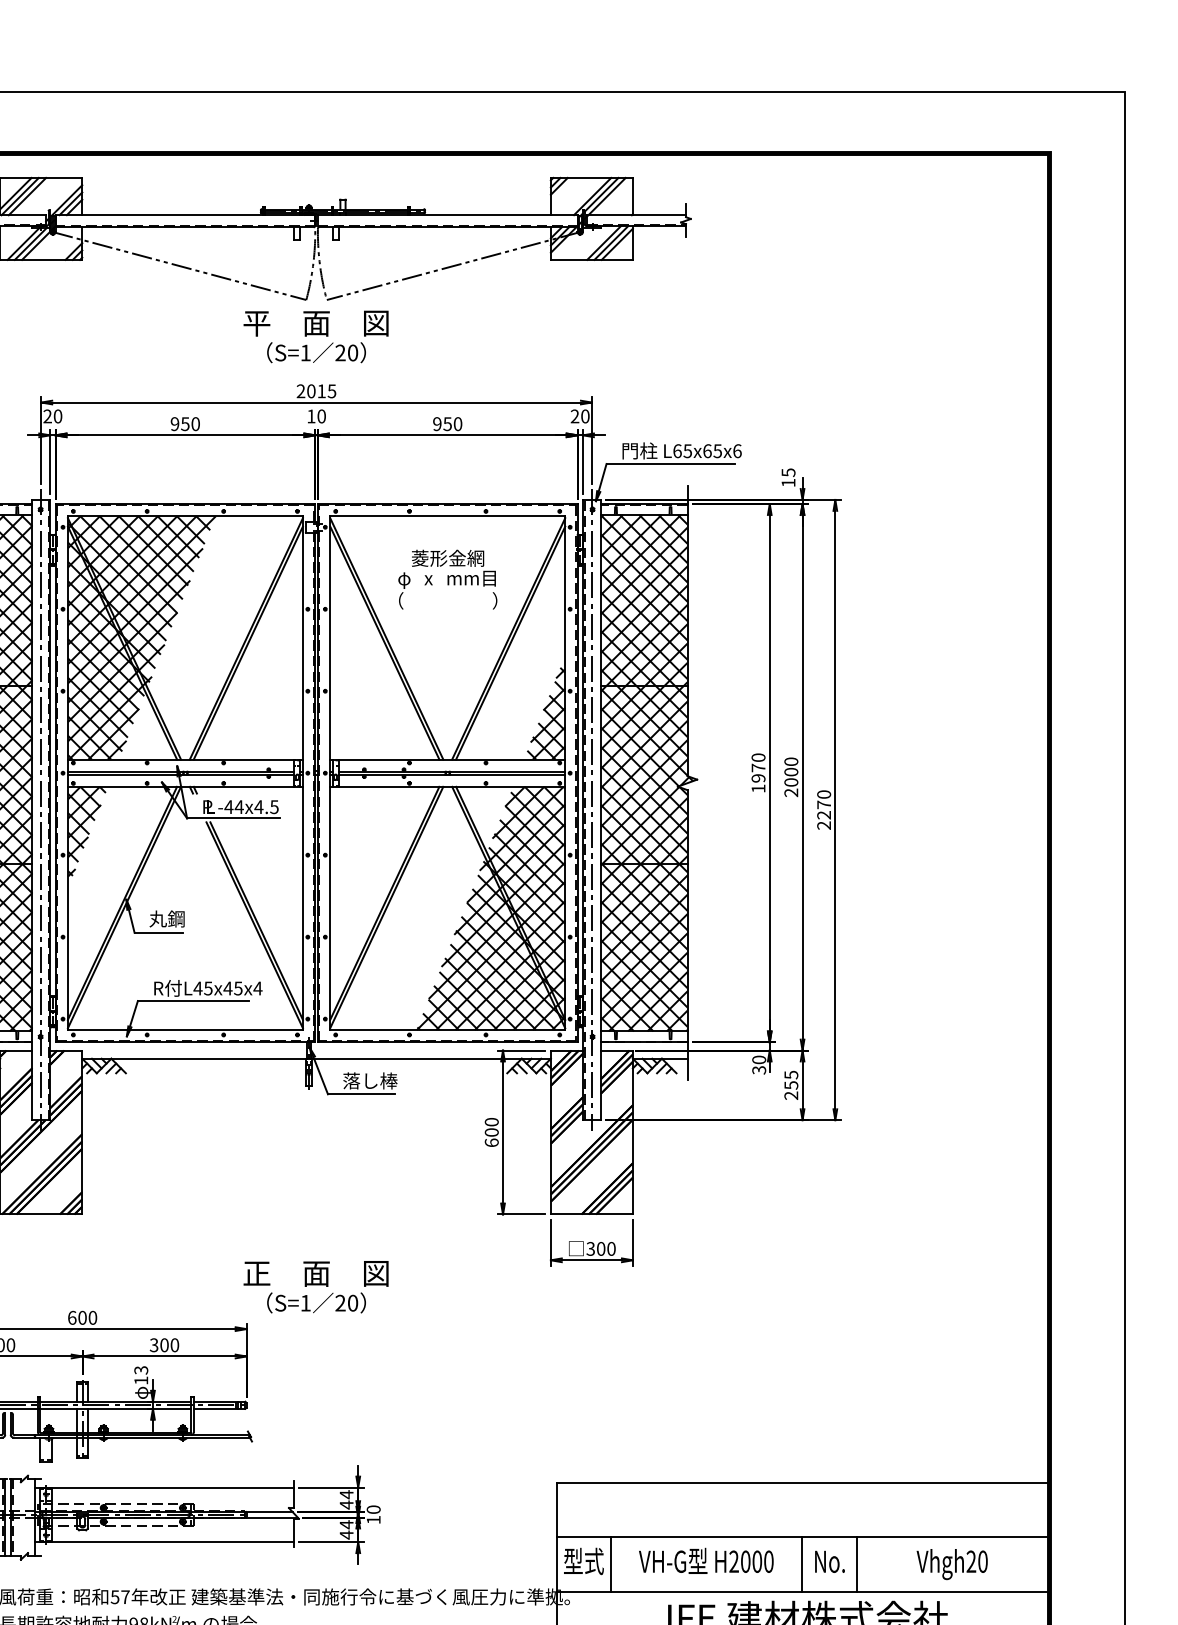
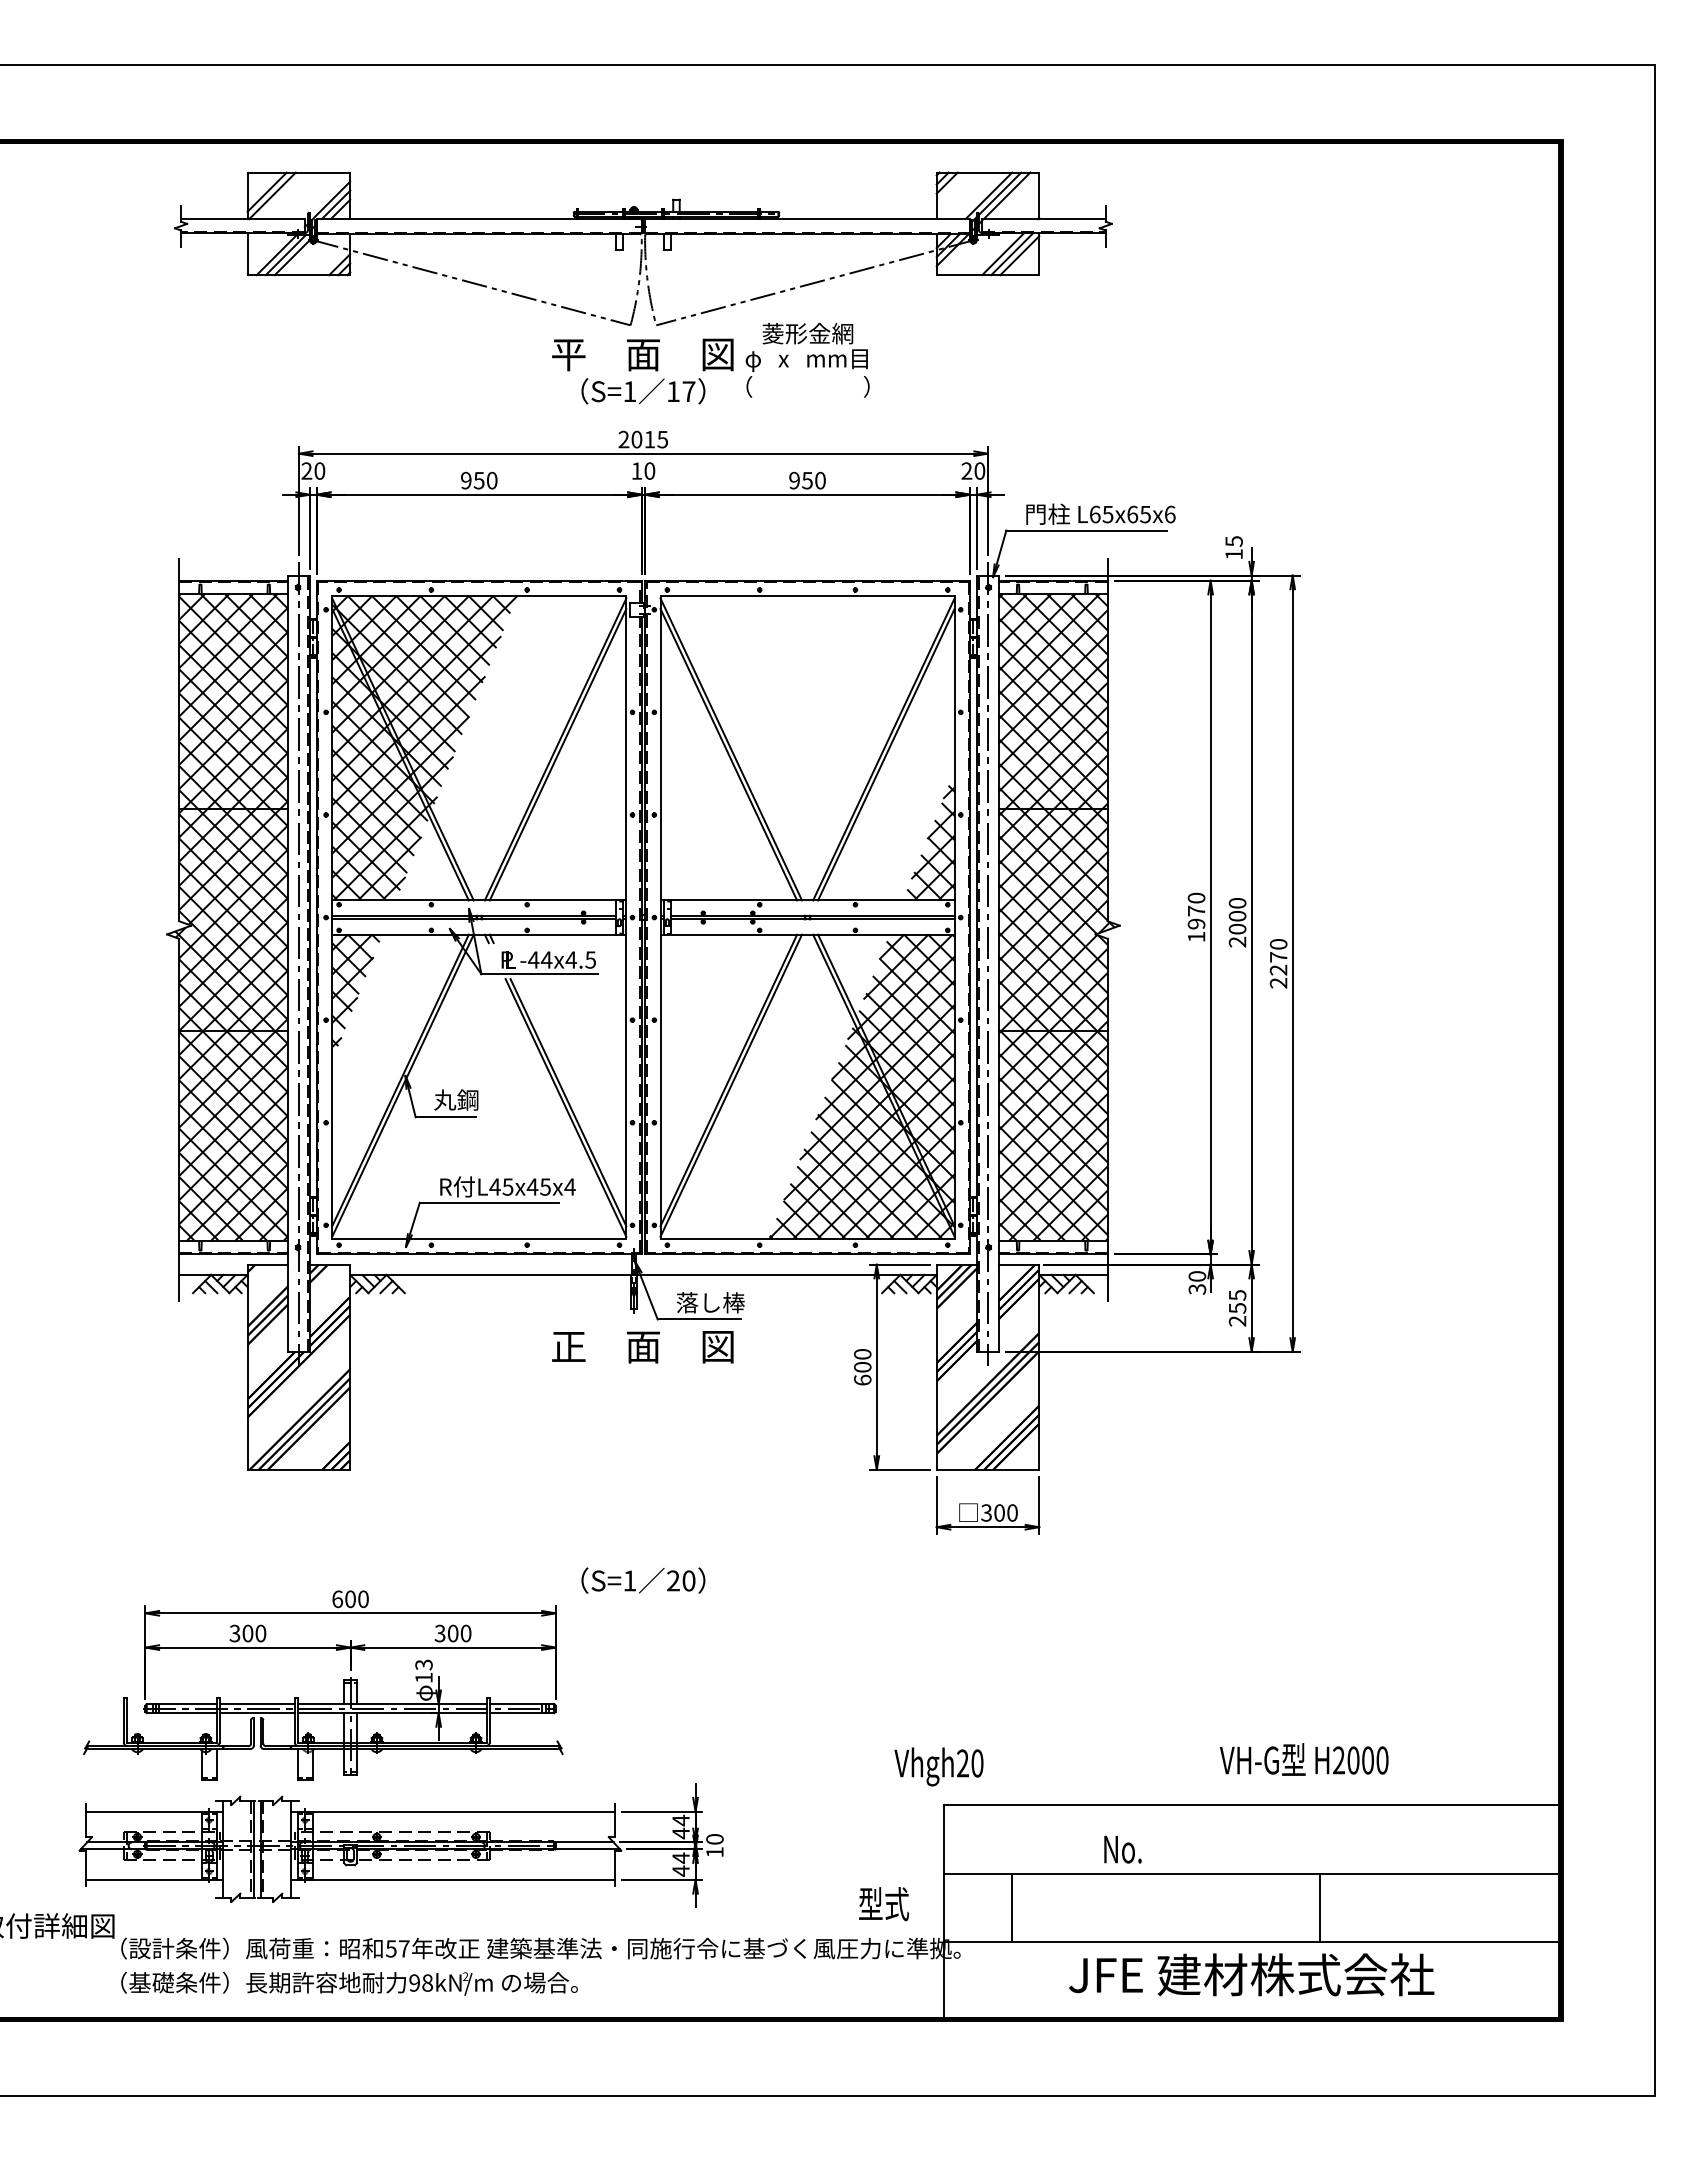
line: (27, 196) -> (281, 195), removed
text: (346, 352) -> (681, 391), 20 -> 17
text: (447, 579) -> (807, 360), moved
text: (315, 1274) -> (642, 1347), moved
text: (706, 1560) -> (1304, 1759), moved
text: (584, 1561) -> (884, 1904), moved
text: (829, 1561) -> (1122, 1849), moved
line: (802, 1564) -> (1251, 1907), removed
text: (951, 1564) -> (938, 1766), moved

